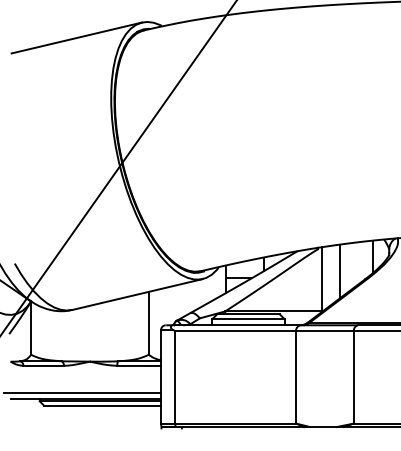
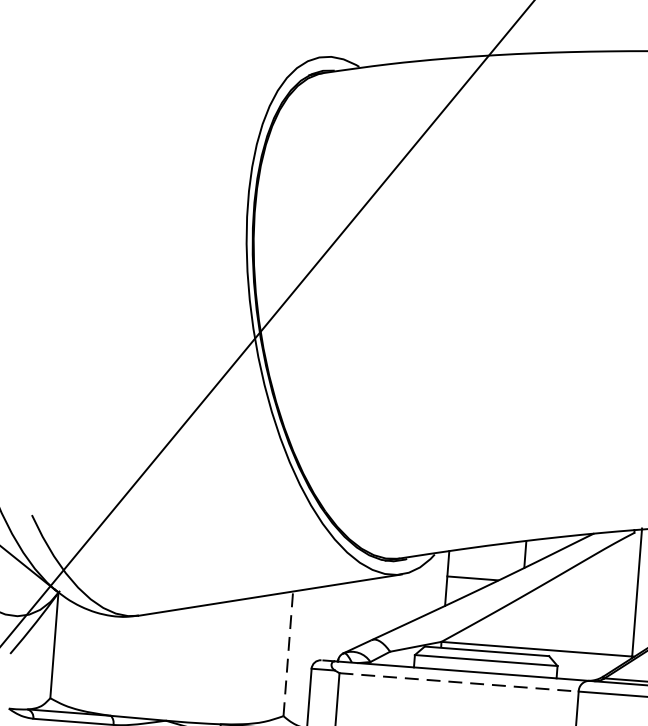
line: (76, 37) -> (188, 76), removed
line: (148, 322) -> (287, 652), solid -> dashed
line: (236, 331) -> (460, 683), solid -> dashed

